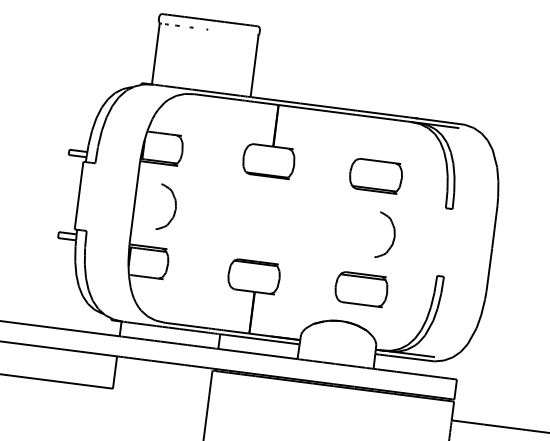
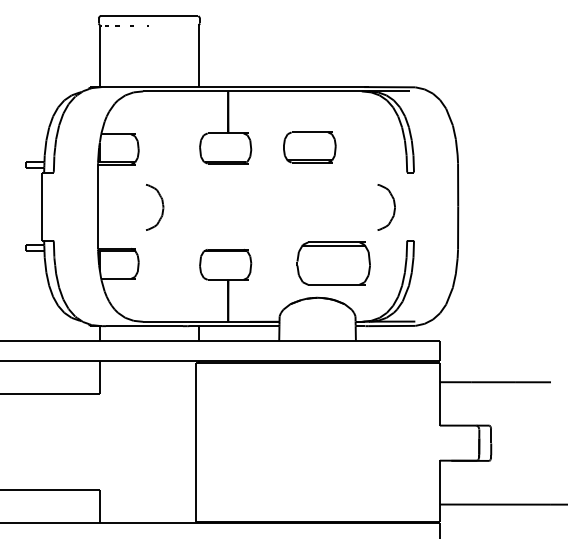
part: (375, 176) -> (309, 147), moved
part: (174, 208) -> (162, 207), moved
part: (393, 234) -> (393, 205), moved
part: (361, 289) -> (333, 263), size x1.4

